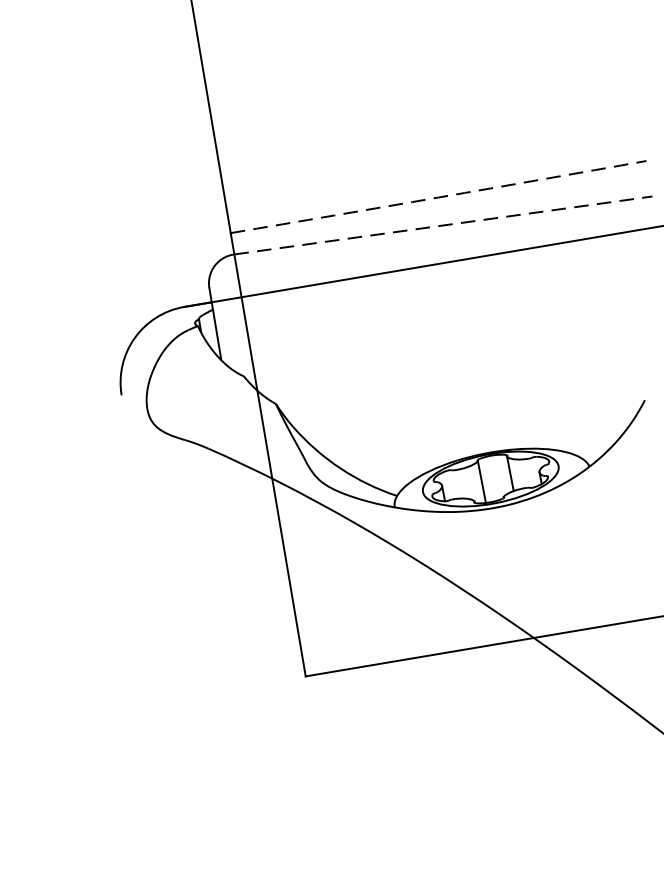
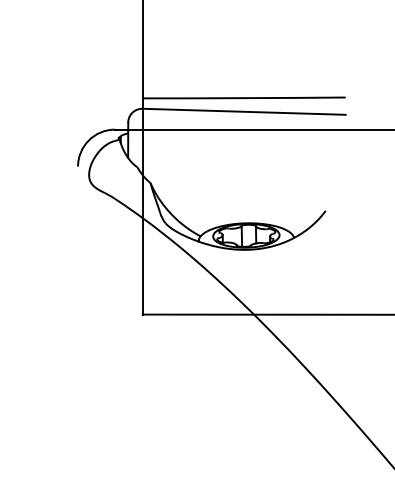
arc: (439, 198) -> (244, 98), dashed -> solid
line: (443, 224) -> (244, 111), dashed -> solid

